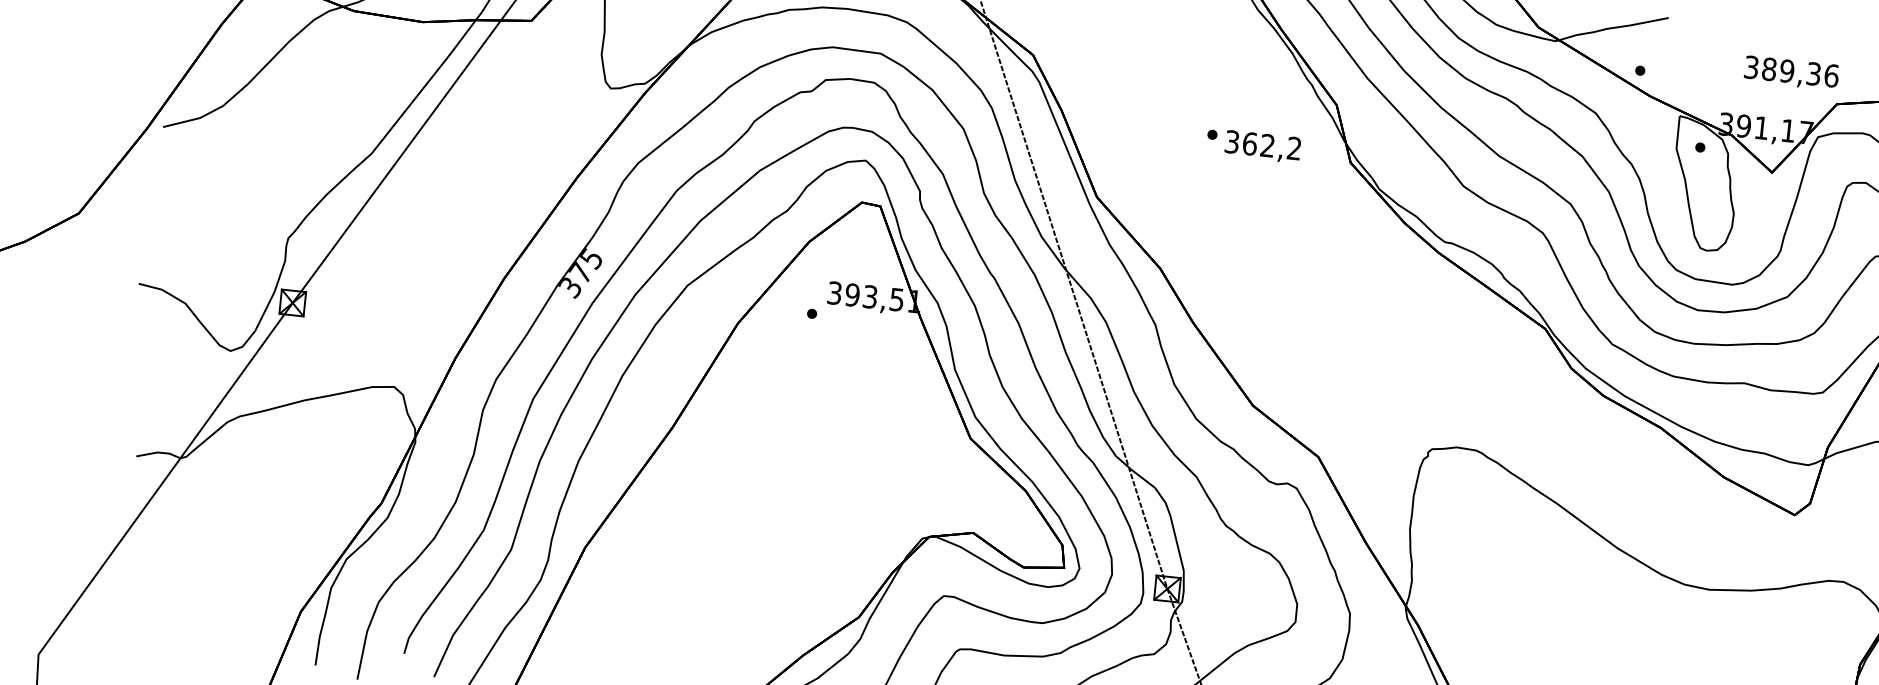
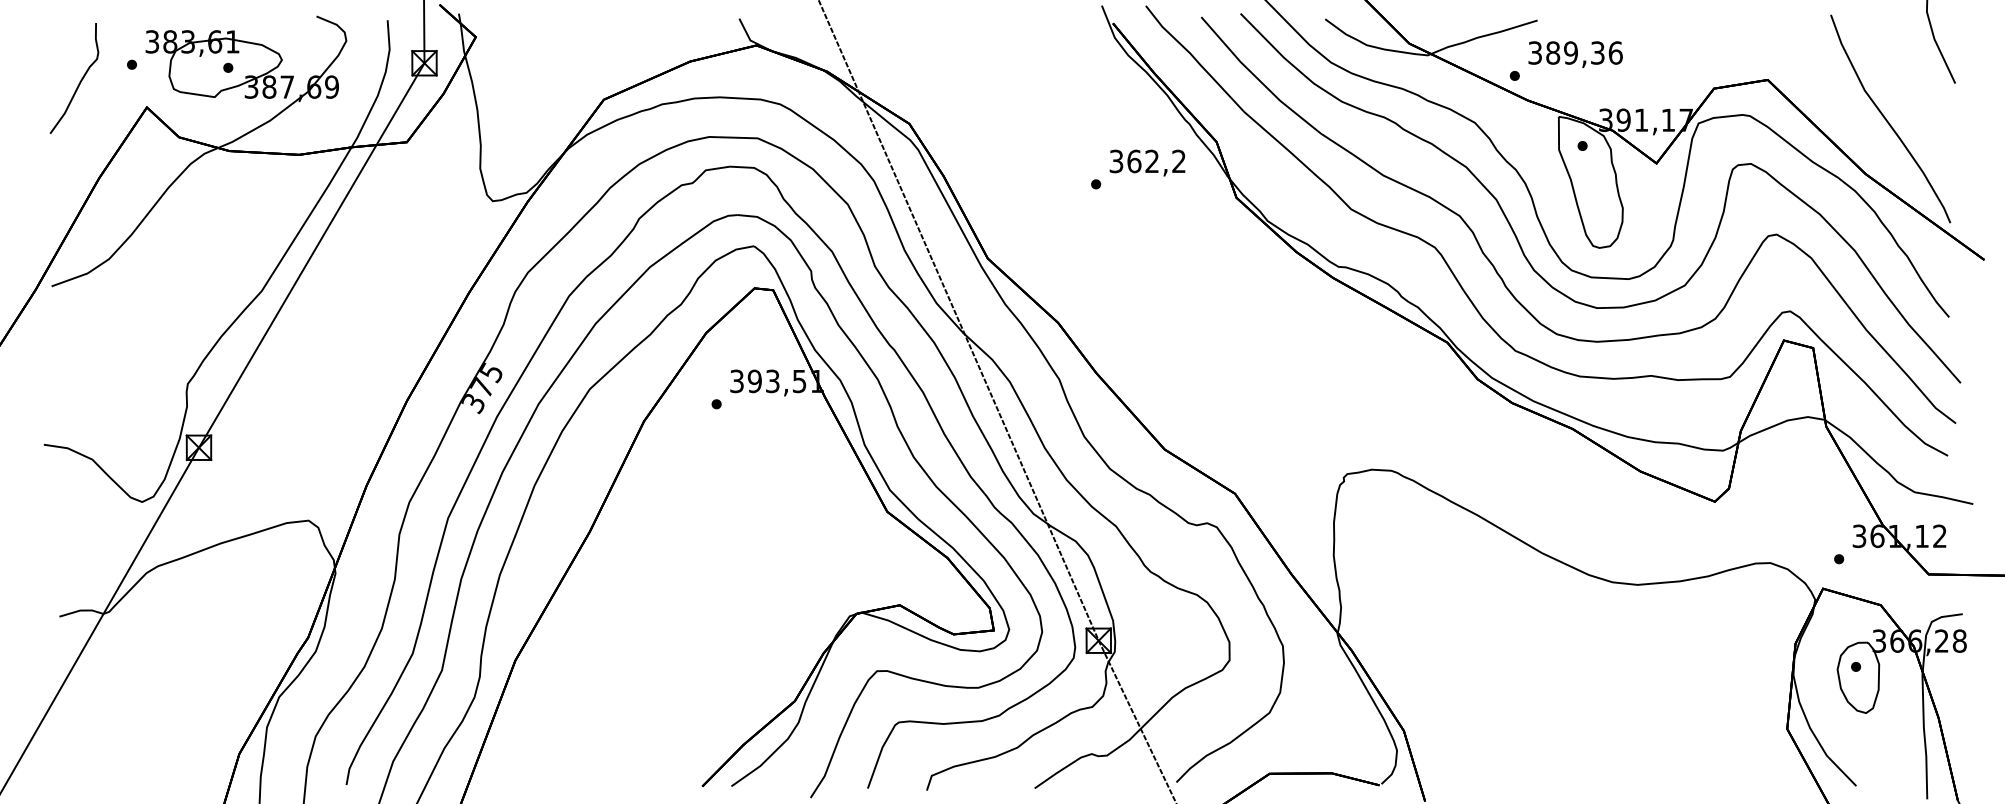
text: (1791, 73) -> (1575, 54), moved
text: (1262, 146) -> (1147, 162), moved

